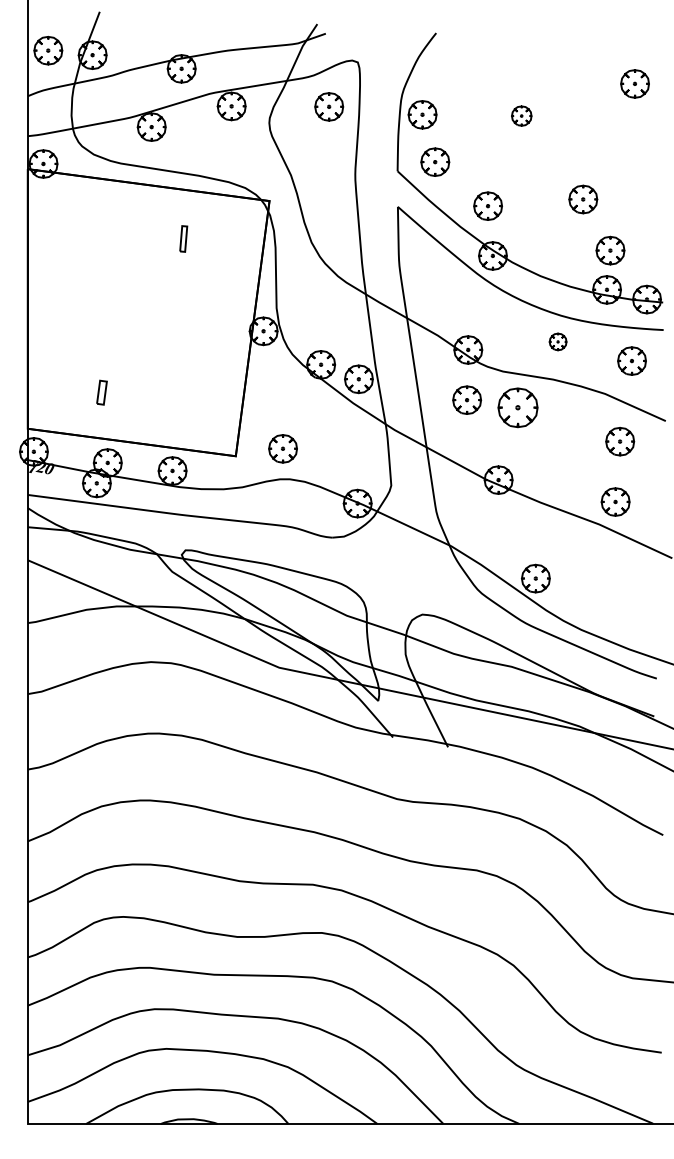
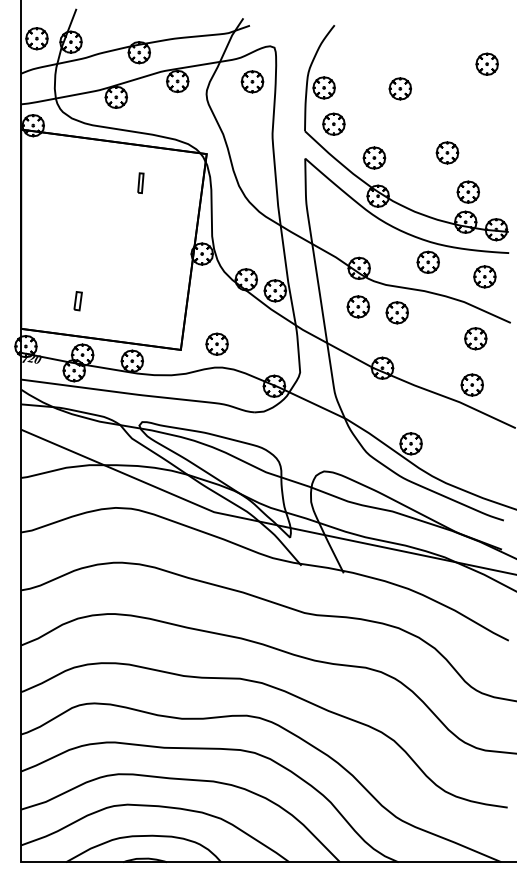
part: (520, 115) -> (399, 88), size x1.43
part: (557, 341) -> (427, 261), size x1.67
part: (516, 407) -> (396, 312), size x0.71

